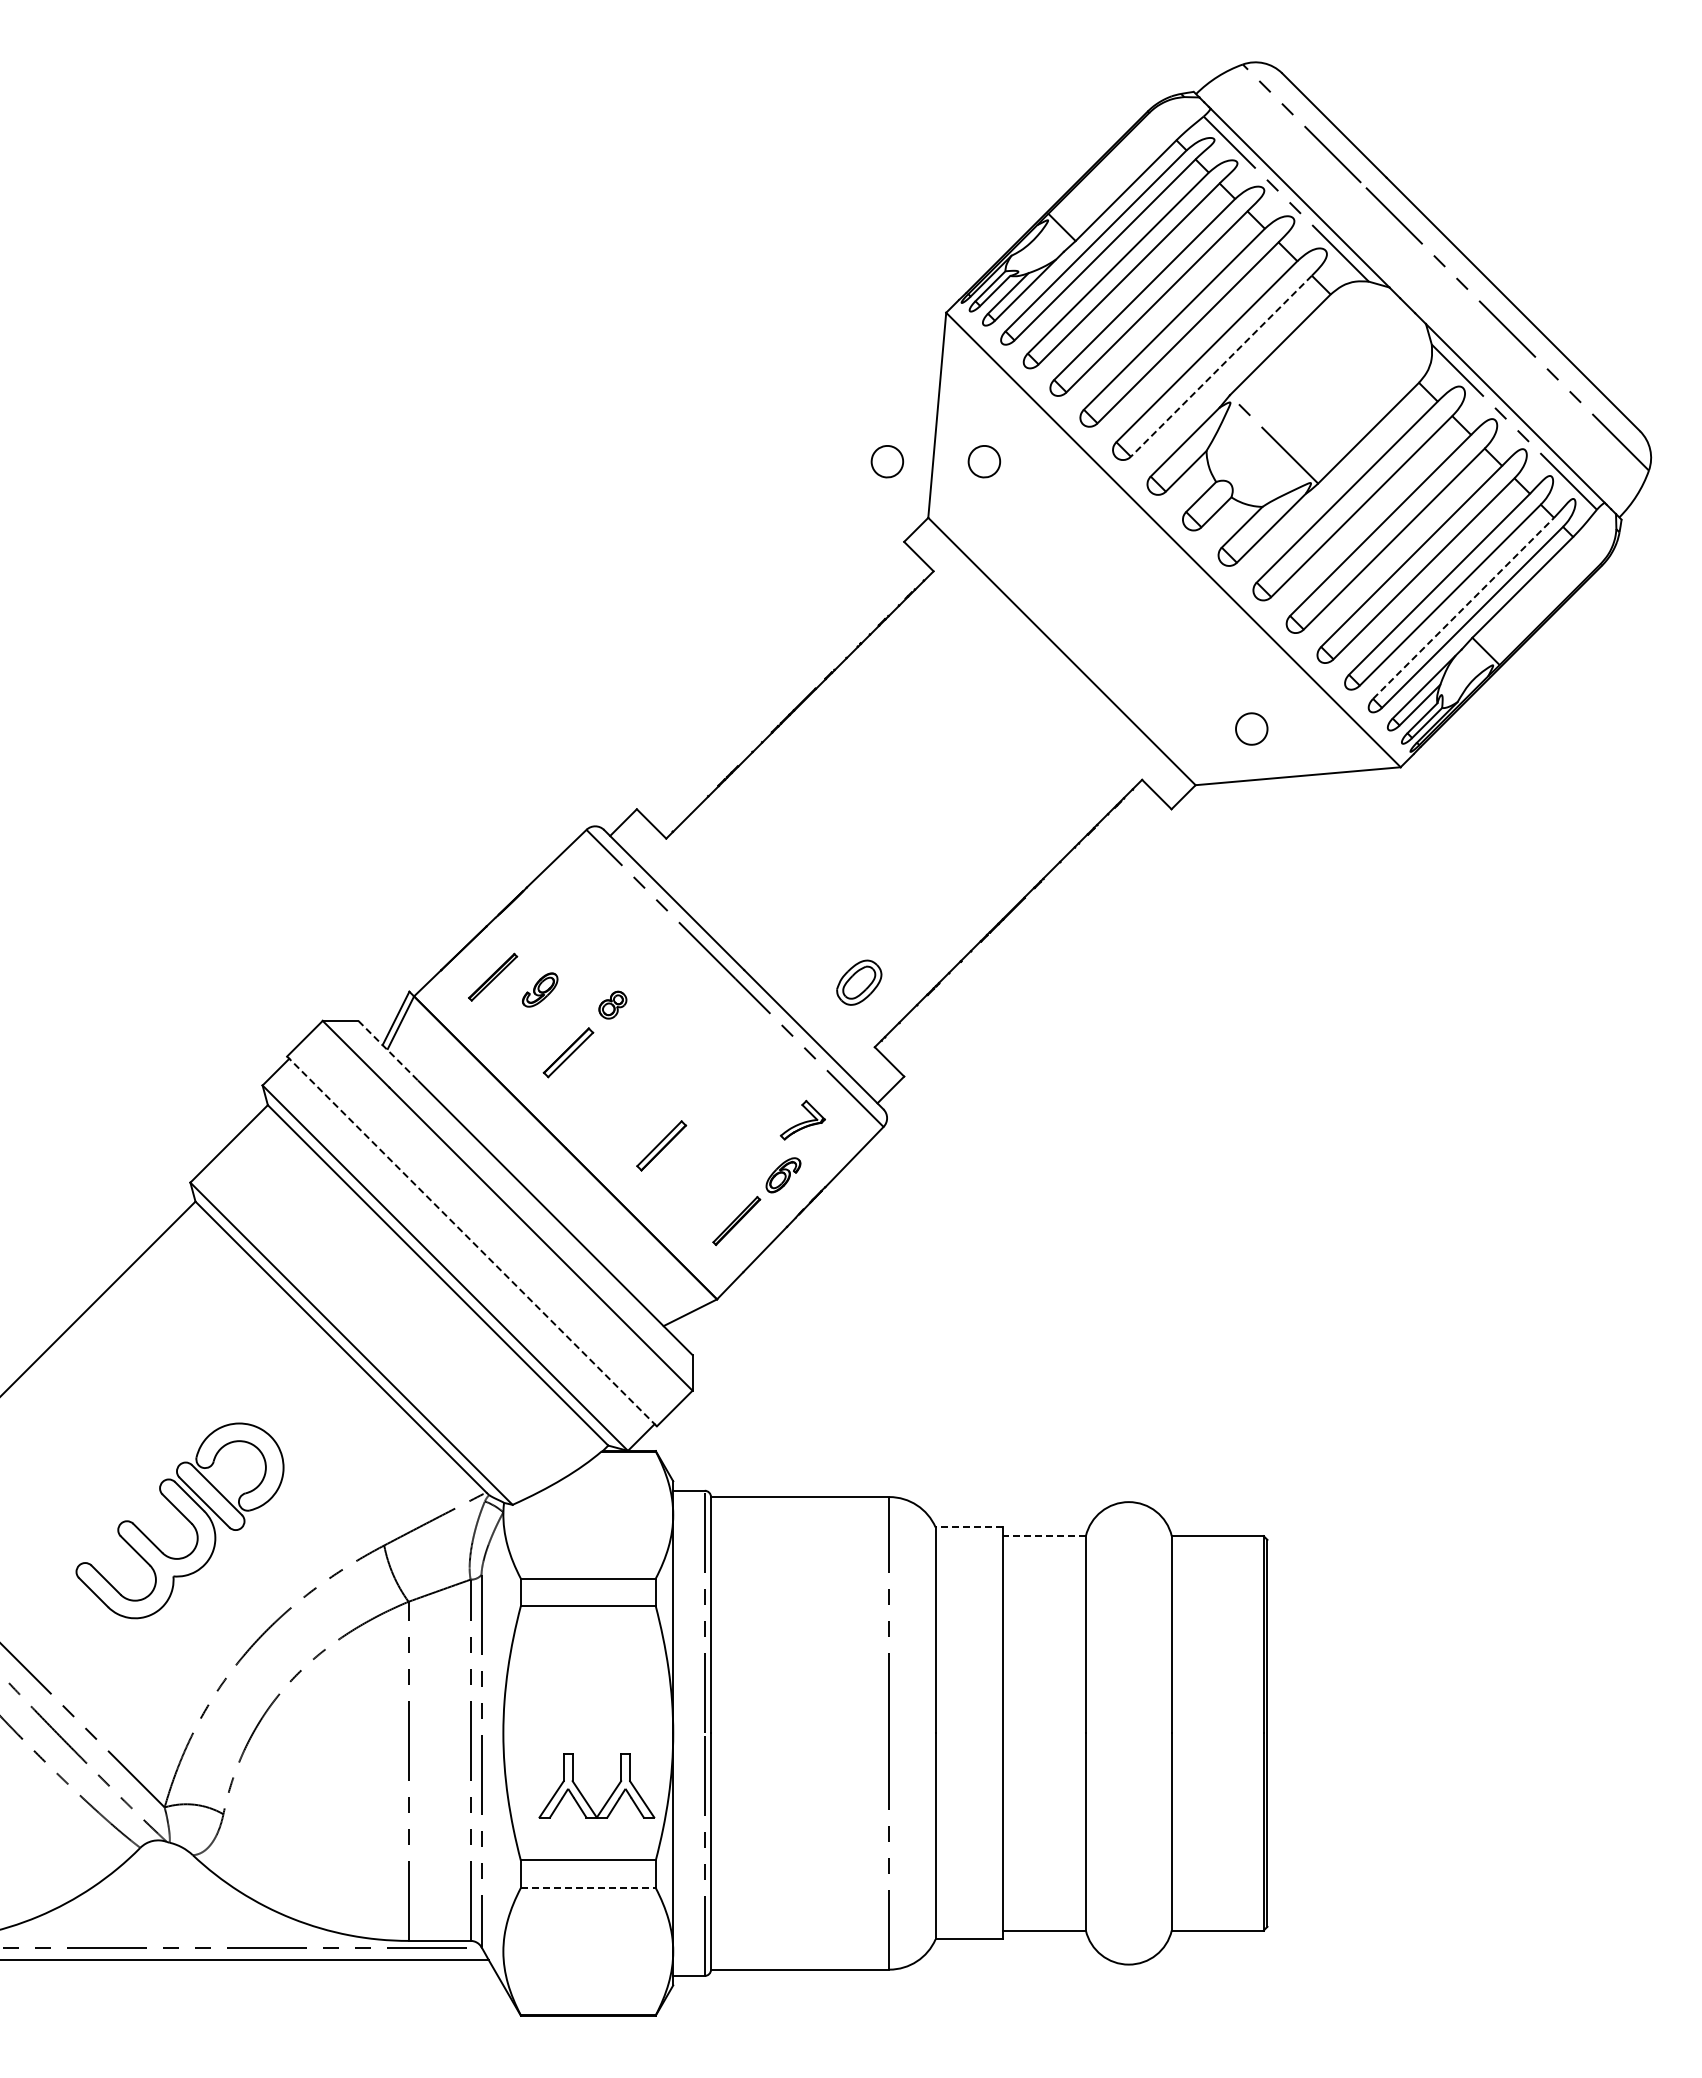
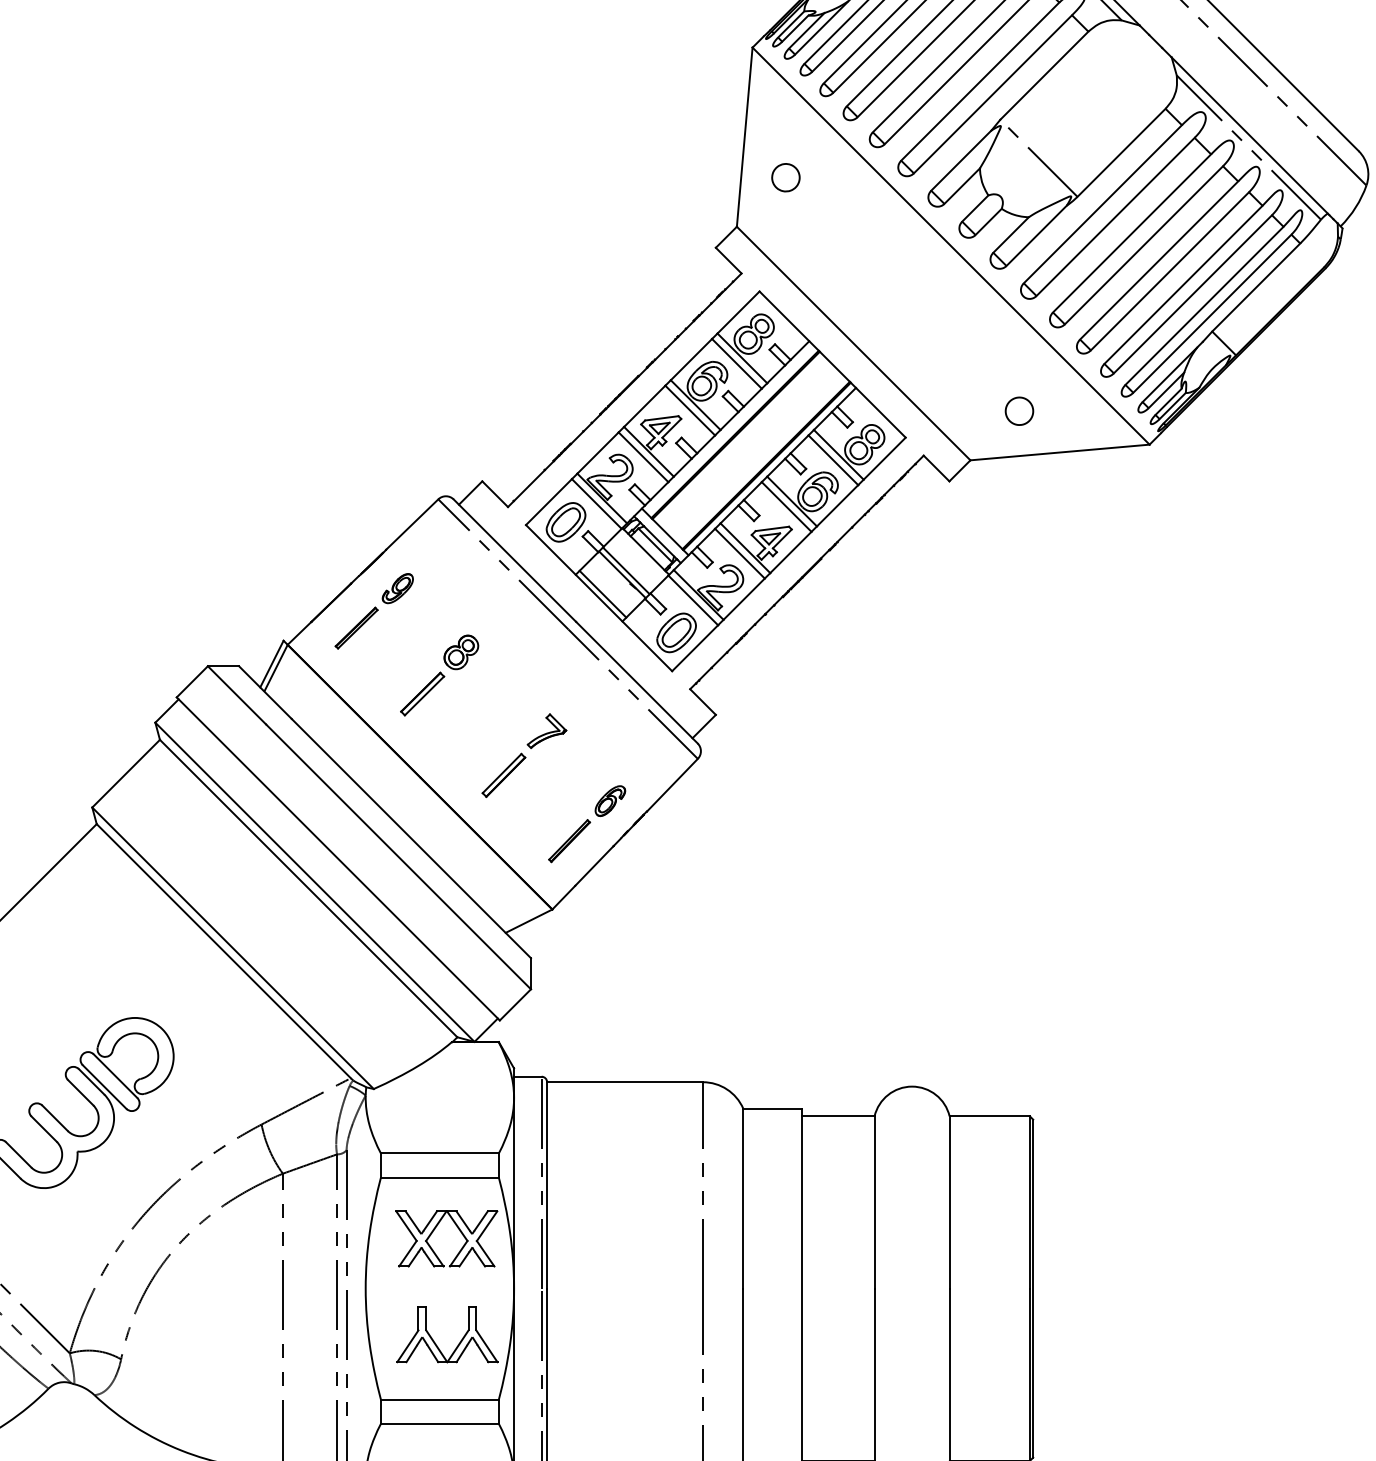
line: (1221, 366) -> (993, 94), dashed -> solid
part: (887, 461) -> (701, 177), removed
line: (1463, 608) -> (1204, 305), dashed -> solid
part: (903, 808) -> (715, 480), added
part: (540, 989) -> (398, 588), moved
part: (612, 1005) -> (461, 652), size x1.43
line: (388, 1051) -> (265, 692), dashed -> solid
part: (802, 1119) -> (546, 730), moved
line: (472, 1241) -> (338, 858), dashed -> solid
line: (969, 1527) -> (772, 1108), dashed -> solid
line: (1044, 1536) -> (838, 1116), dashed -> solid
part: (582, 1666) -> (434, 1230), added
line: (588, 1888) -> (440, 1424), dashed -> solid

